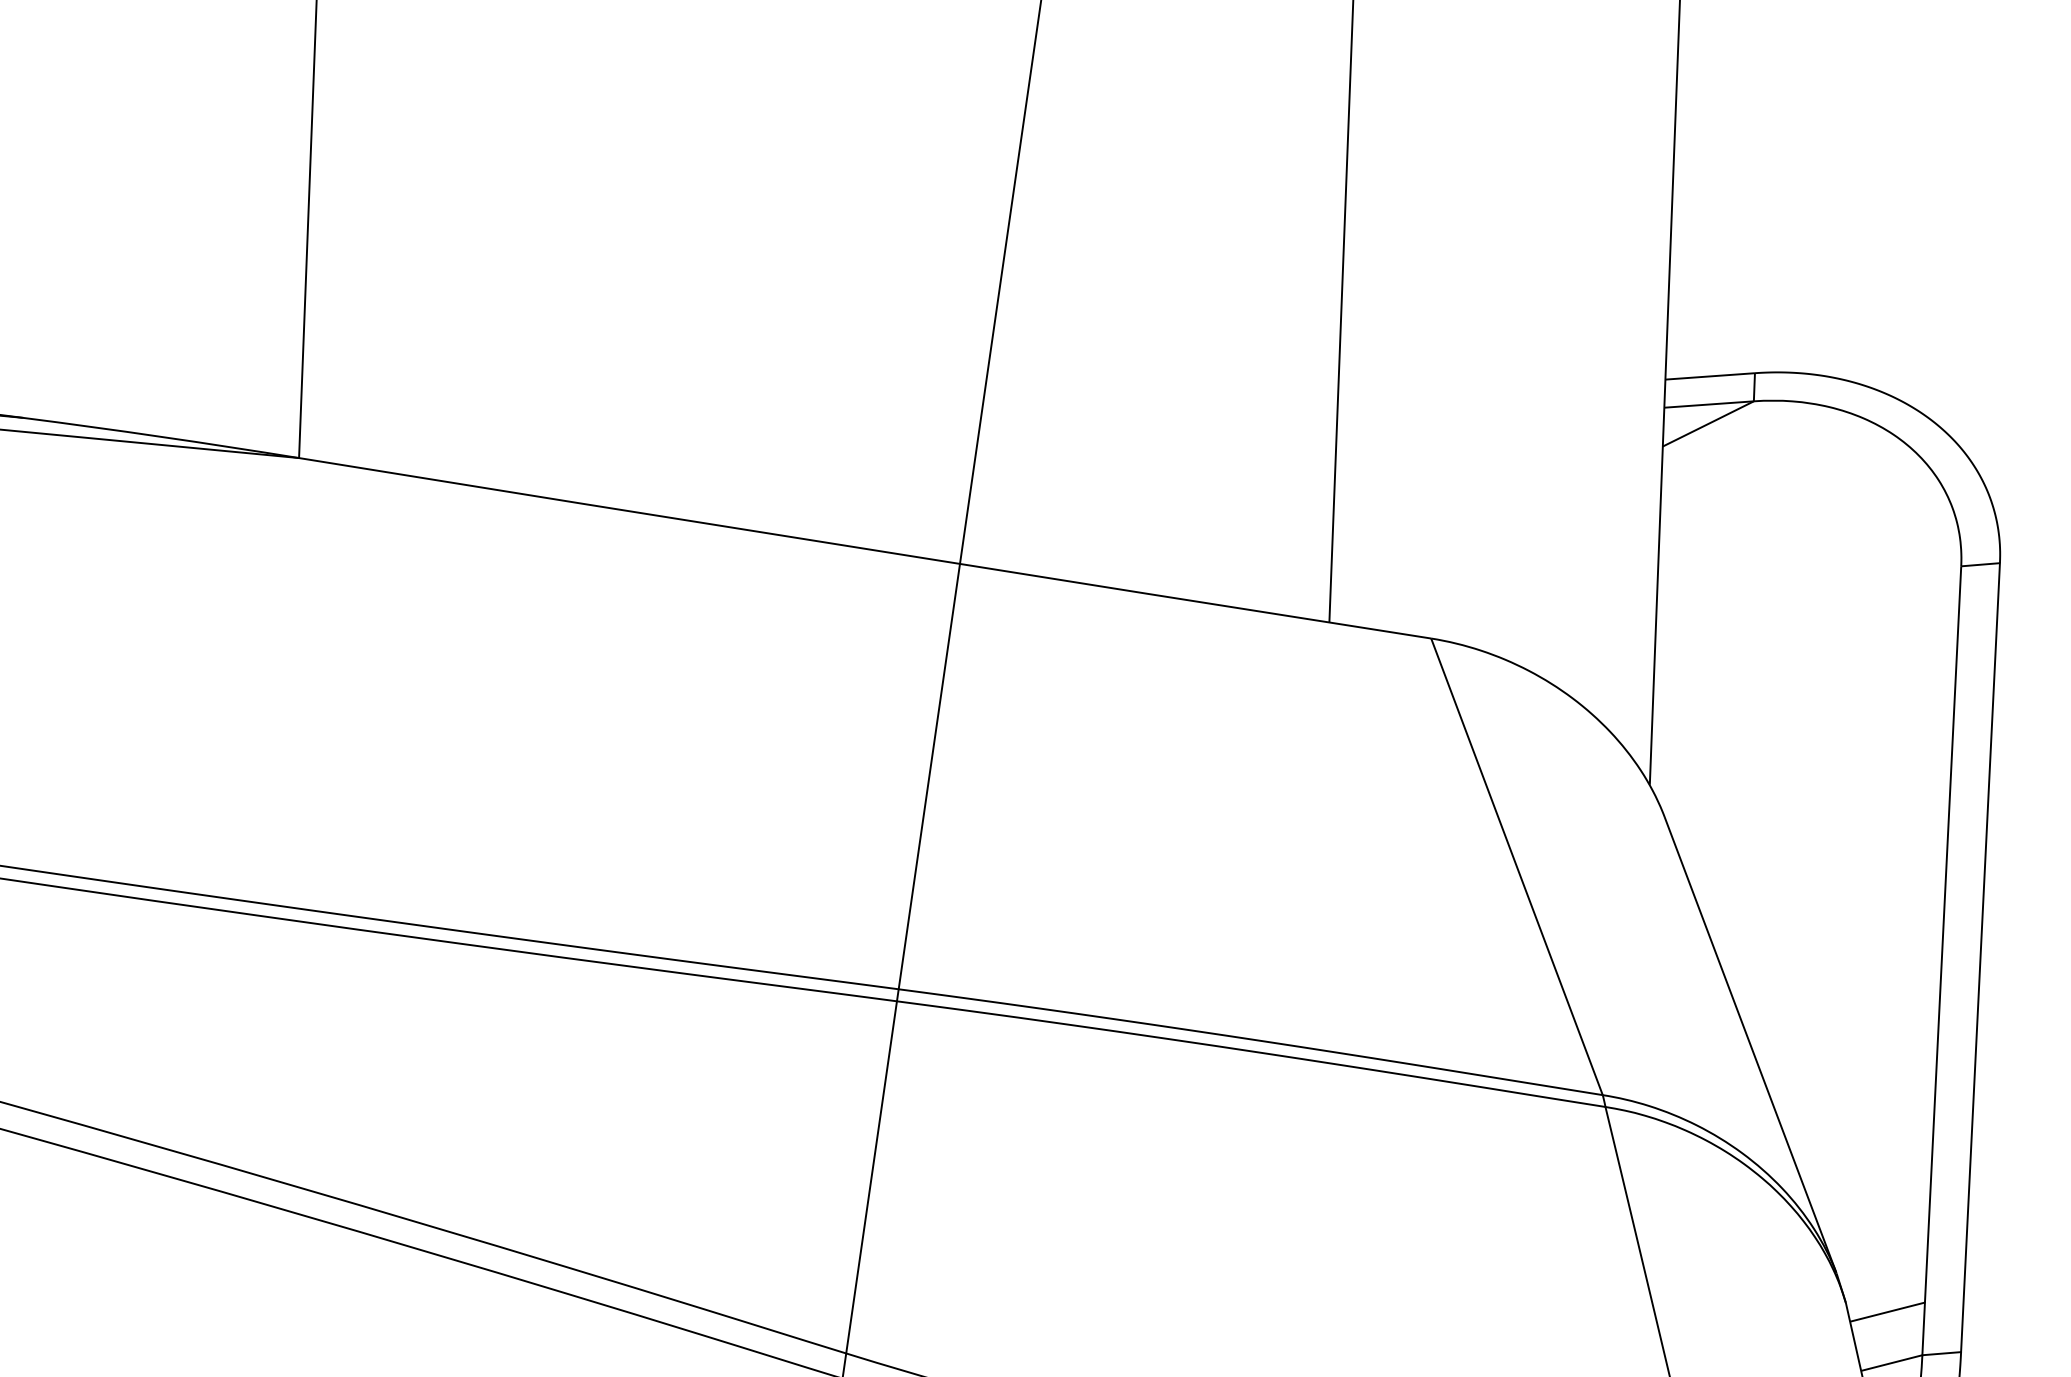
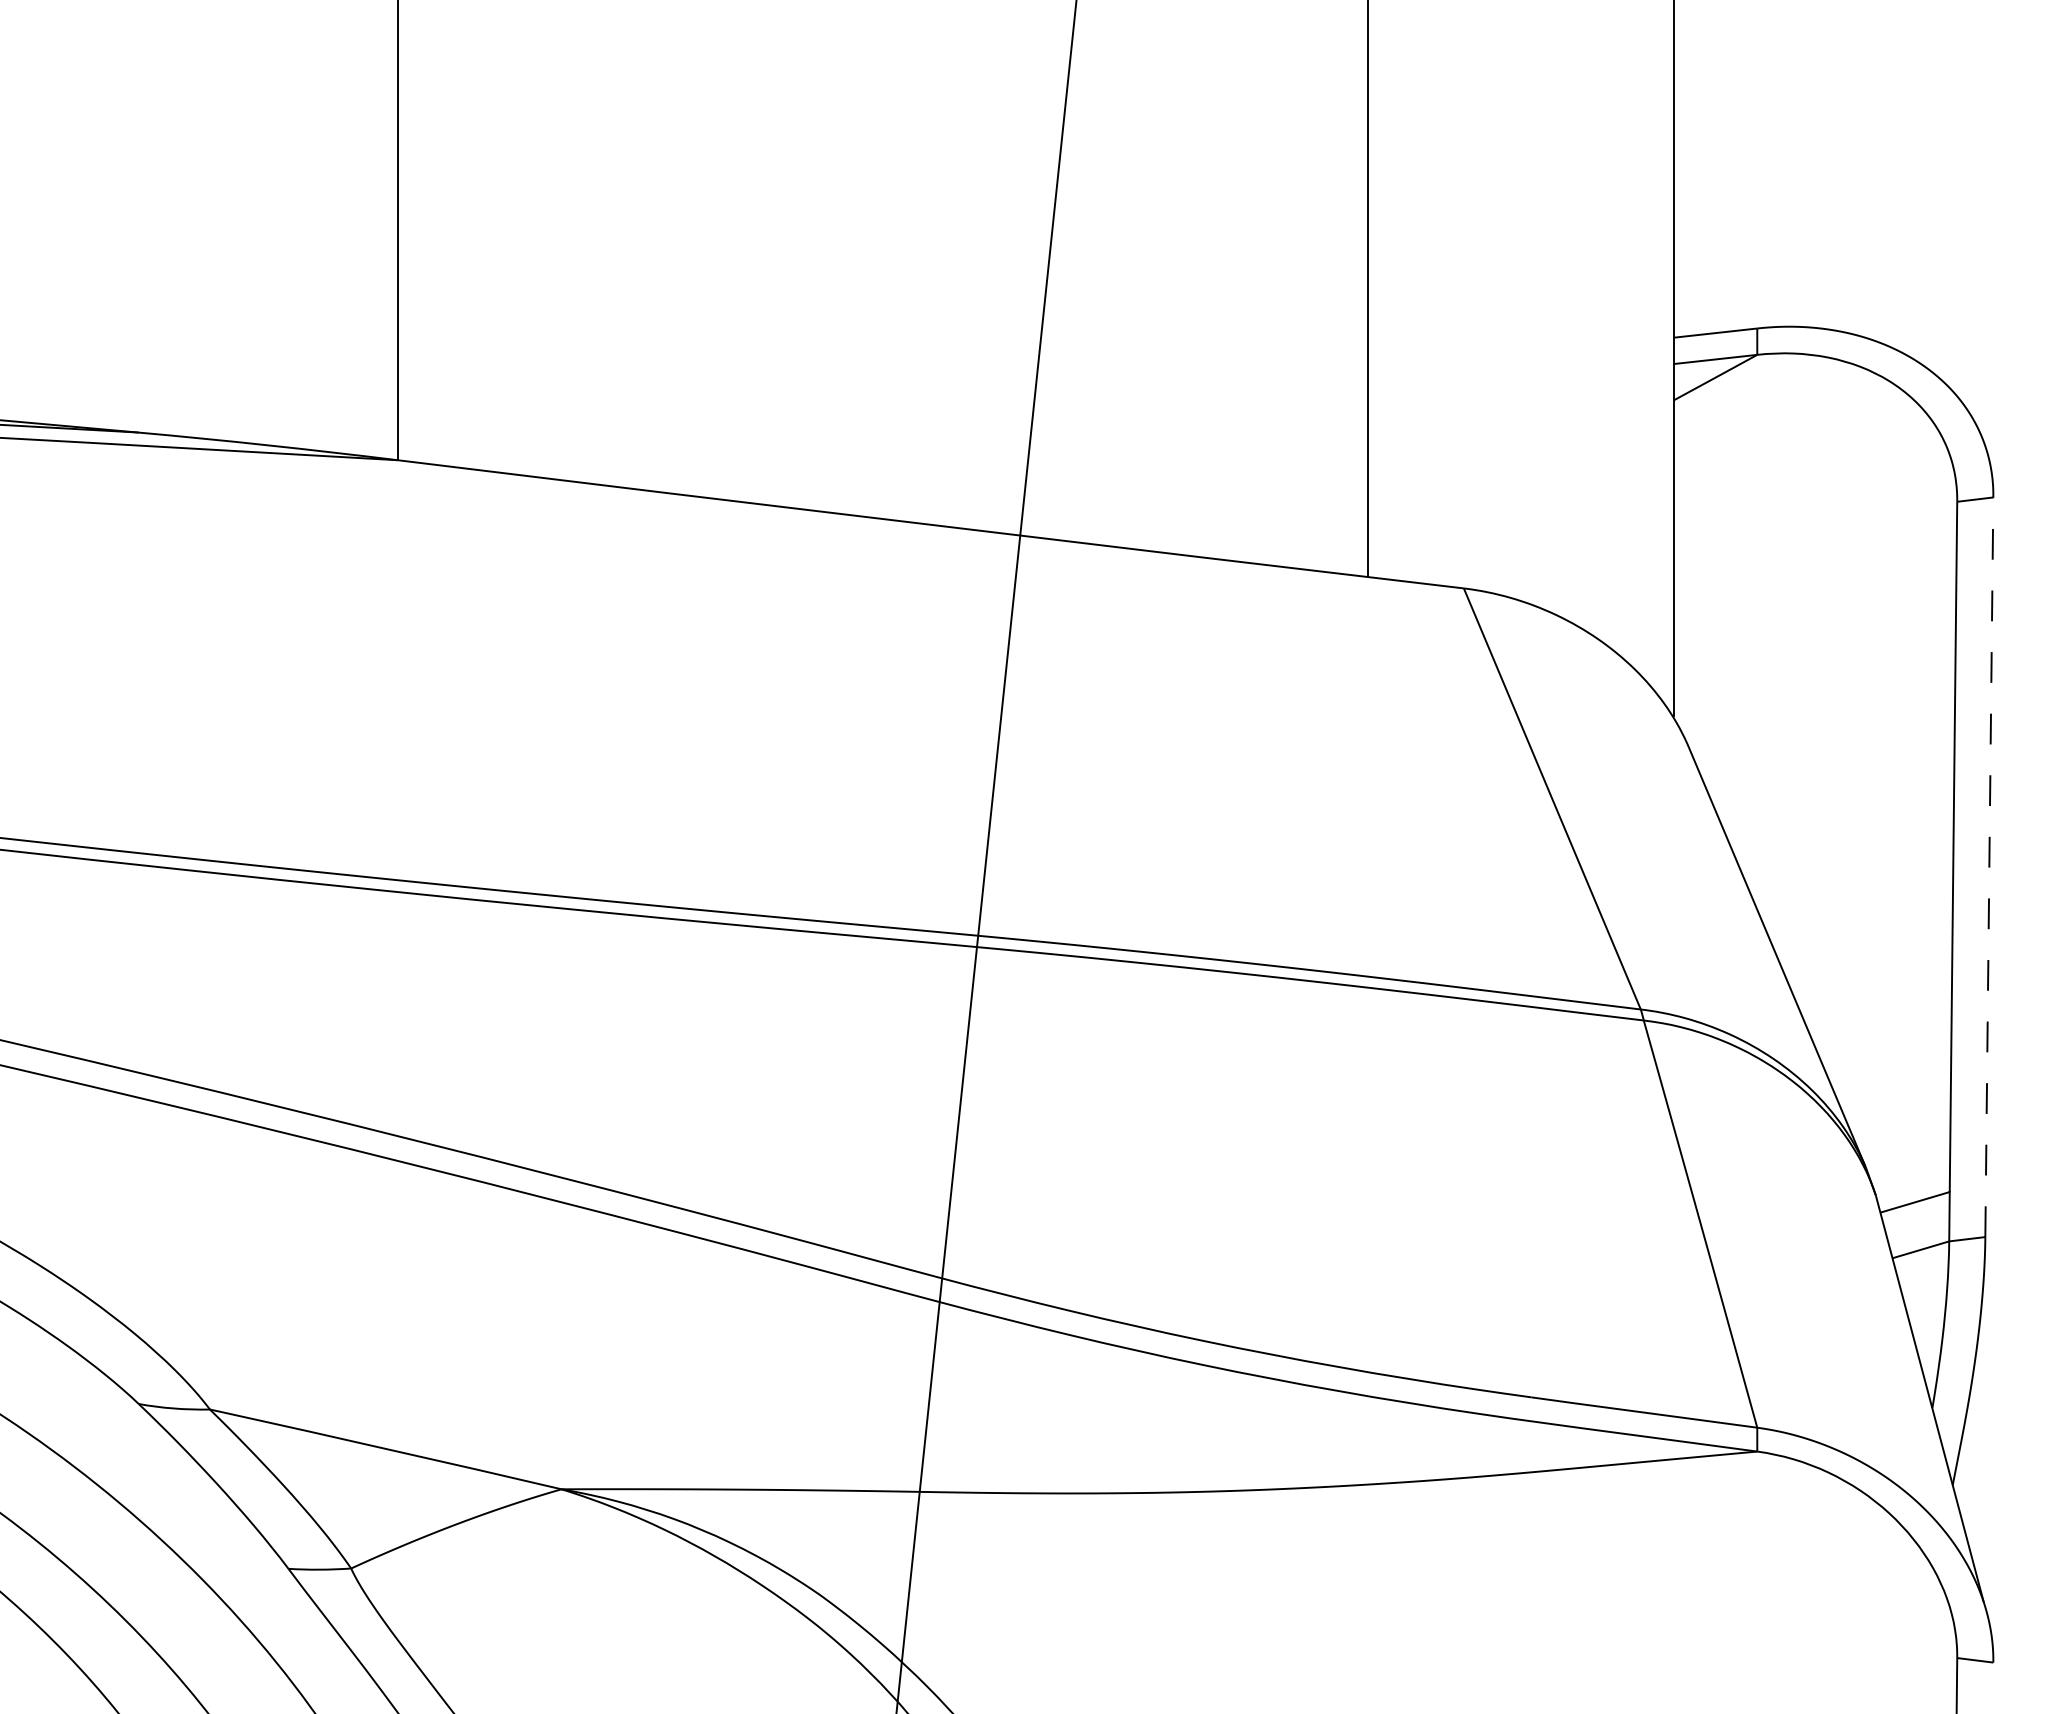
line: (1980, 957) -> (1989, 867), solid -> dashed

